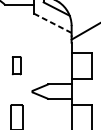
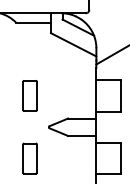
line: (52, 23) -> (73, 44), dashed -> solid
part: (16, 65) -> (29, 95), size x1.43

